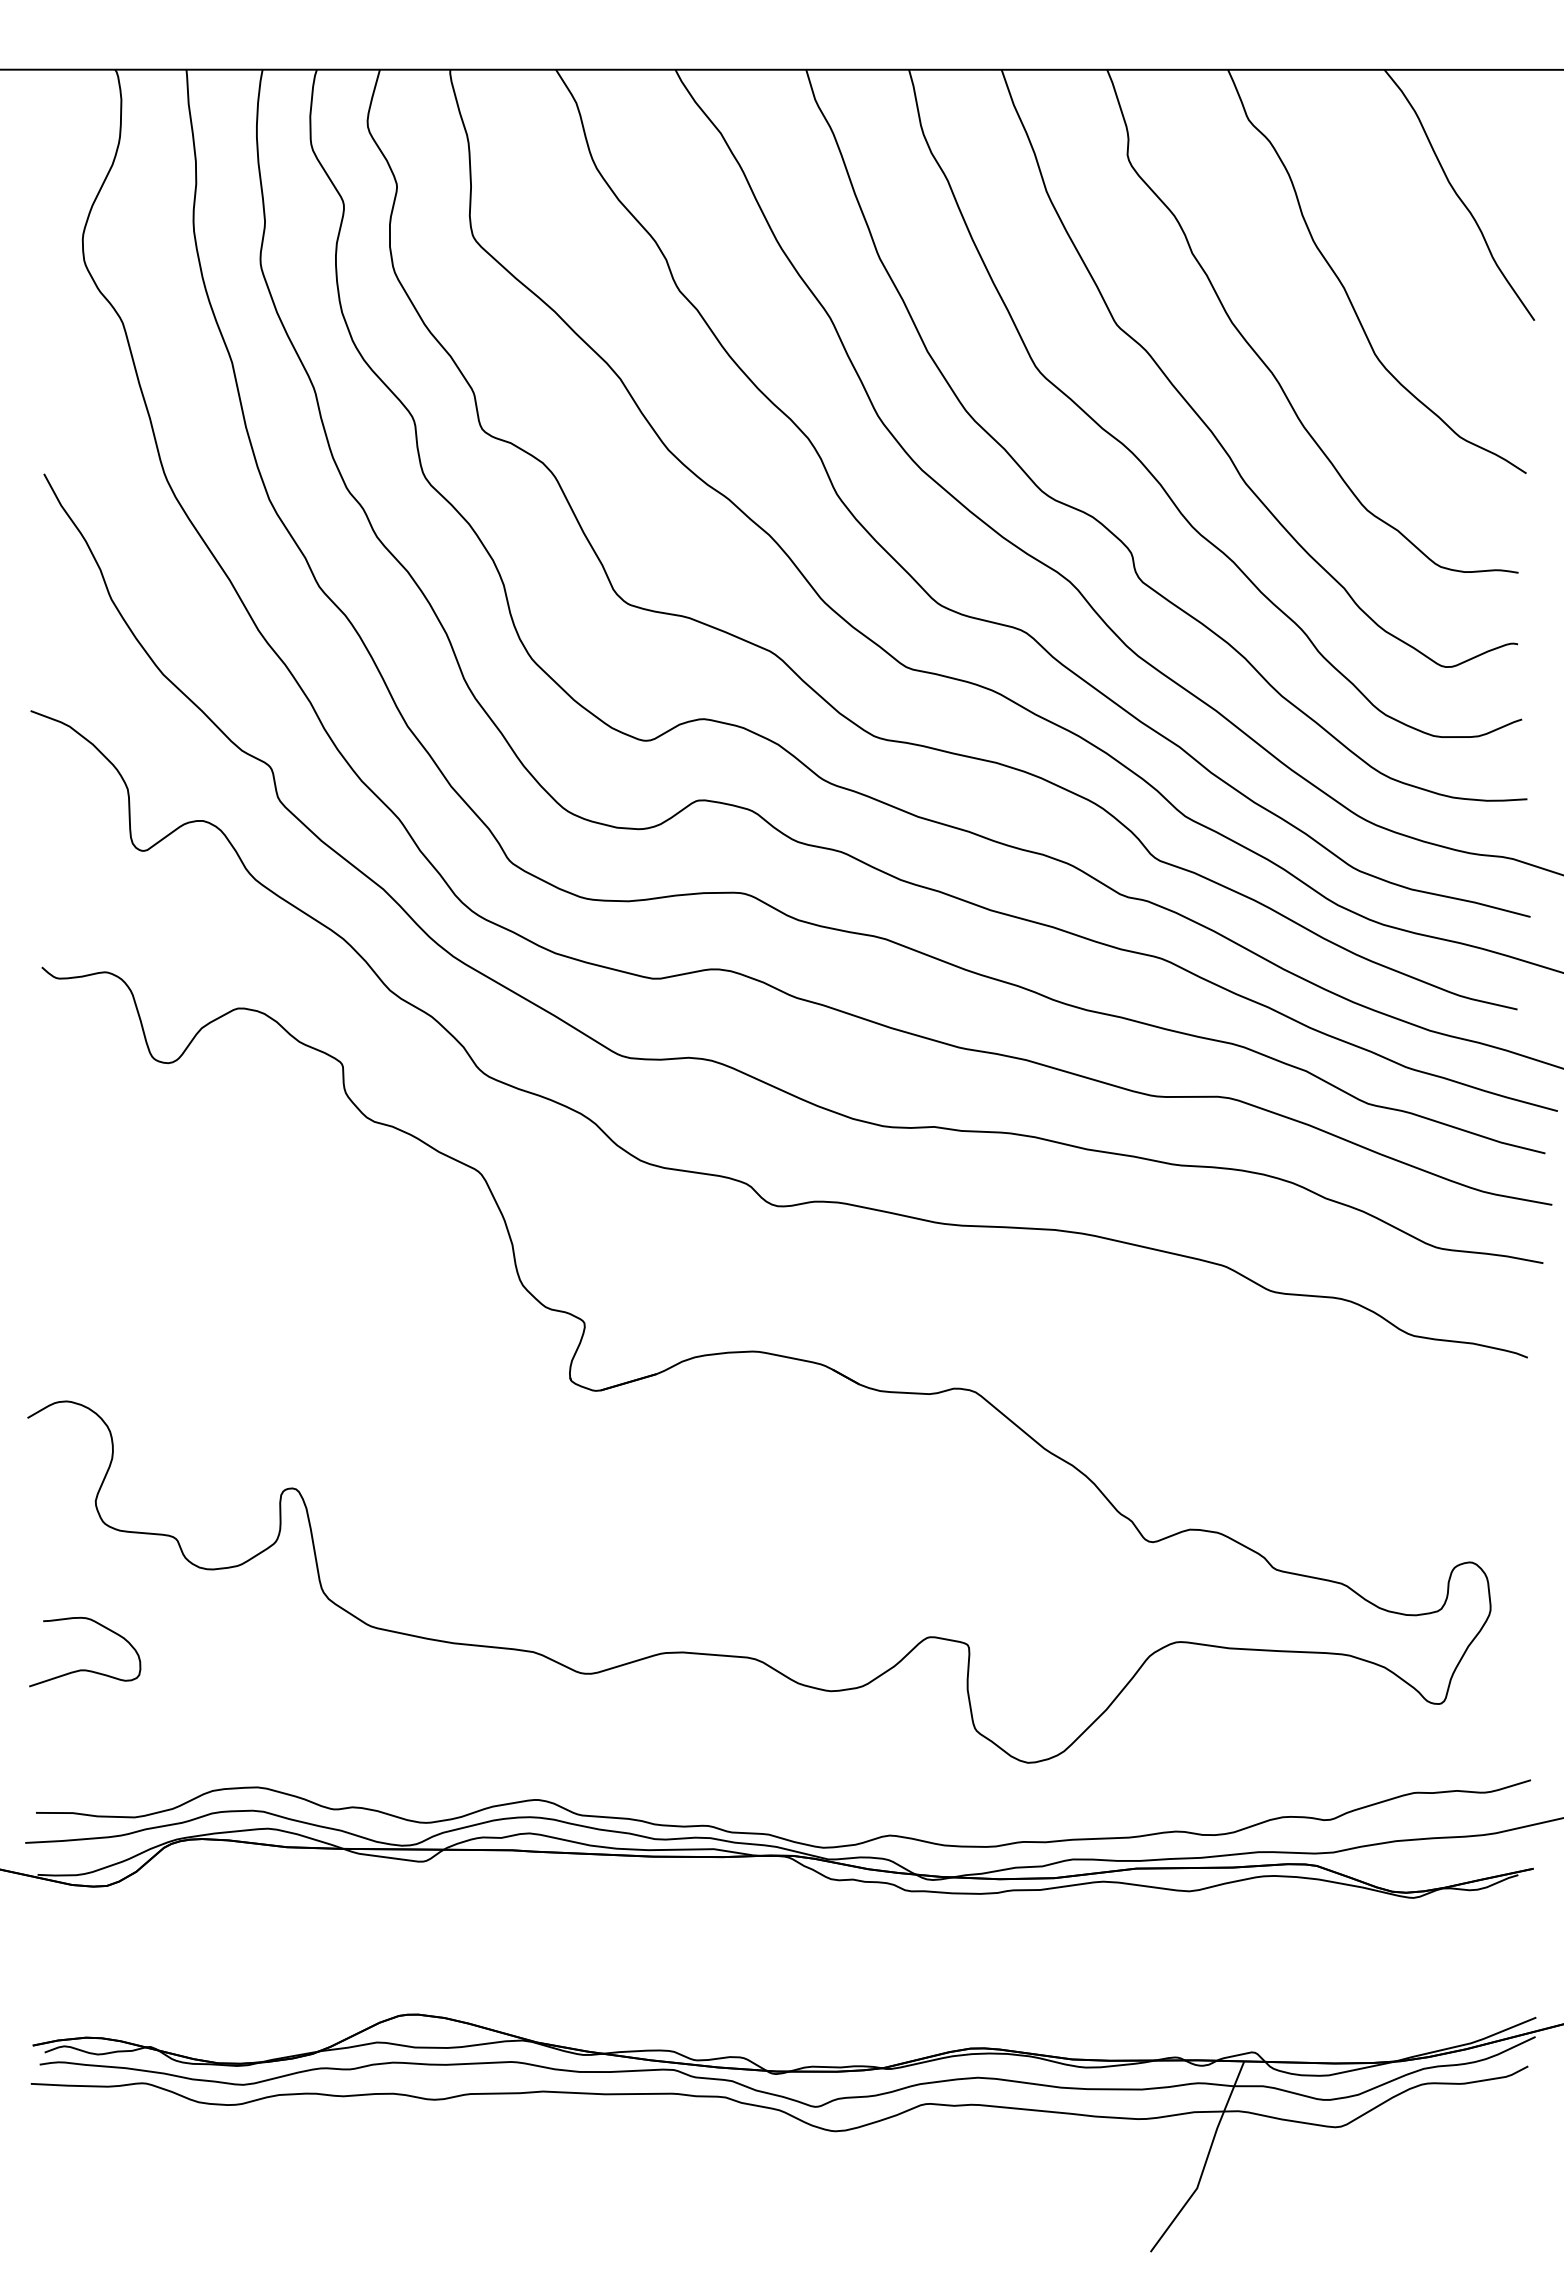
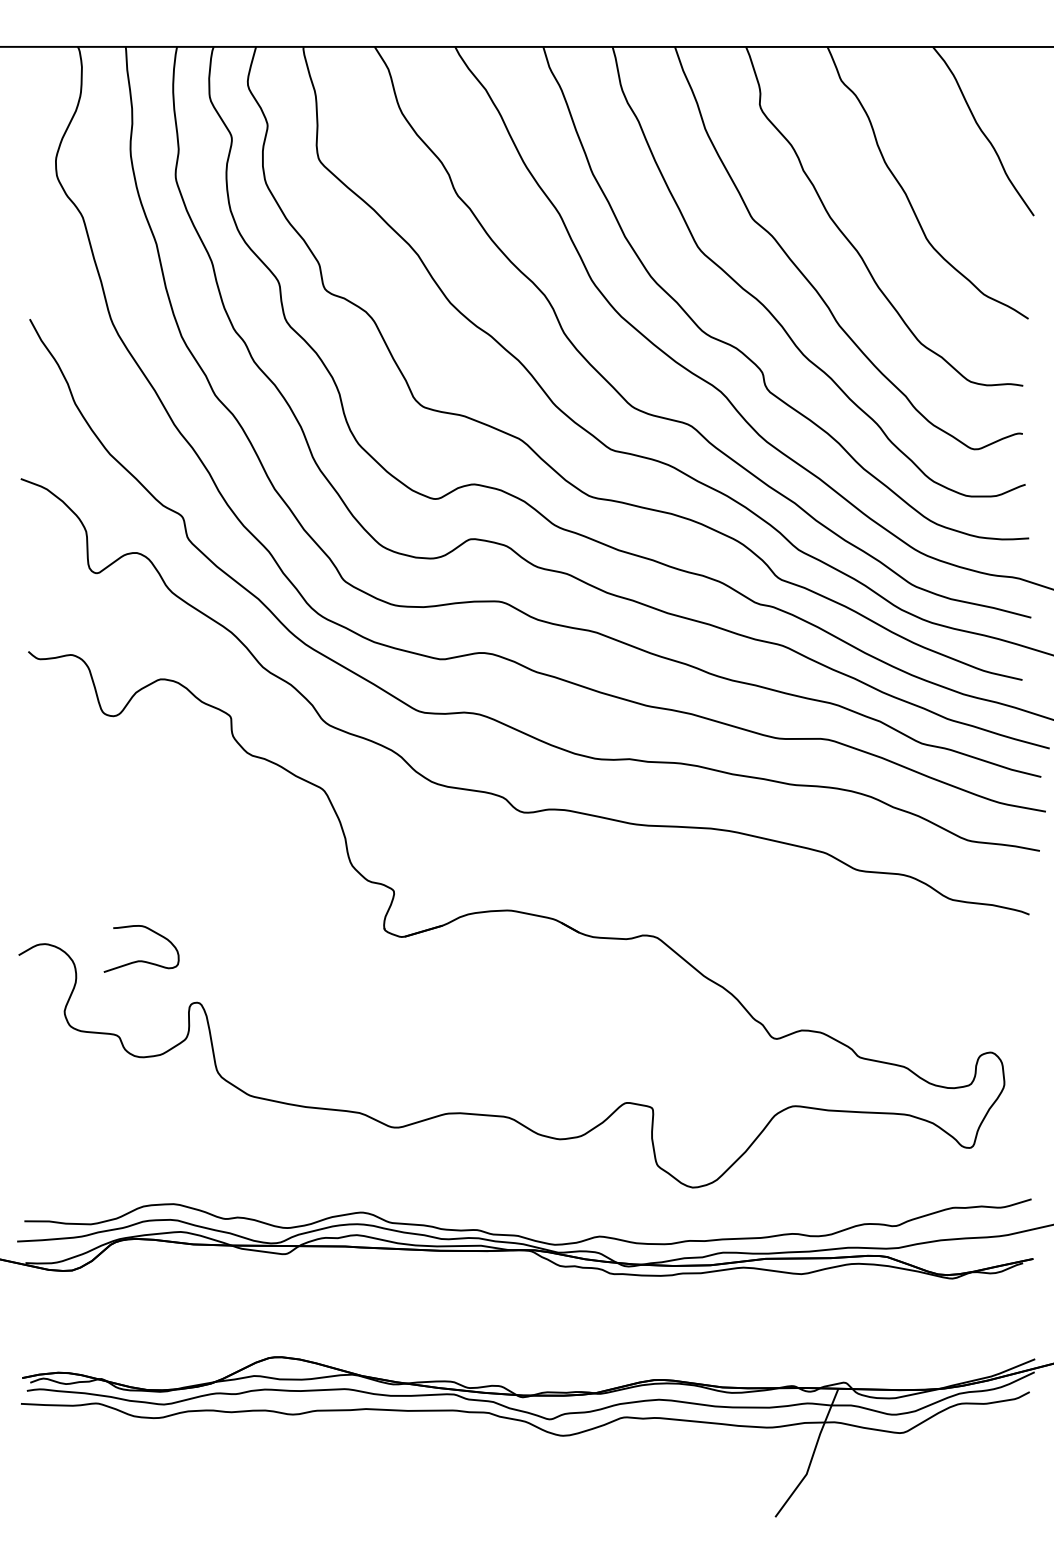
curve: (85, 1669) -> (141, 960), moved

